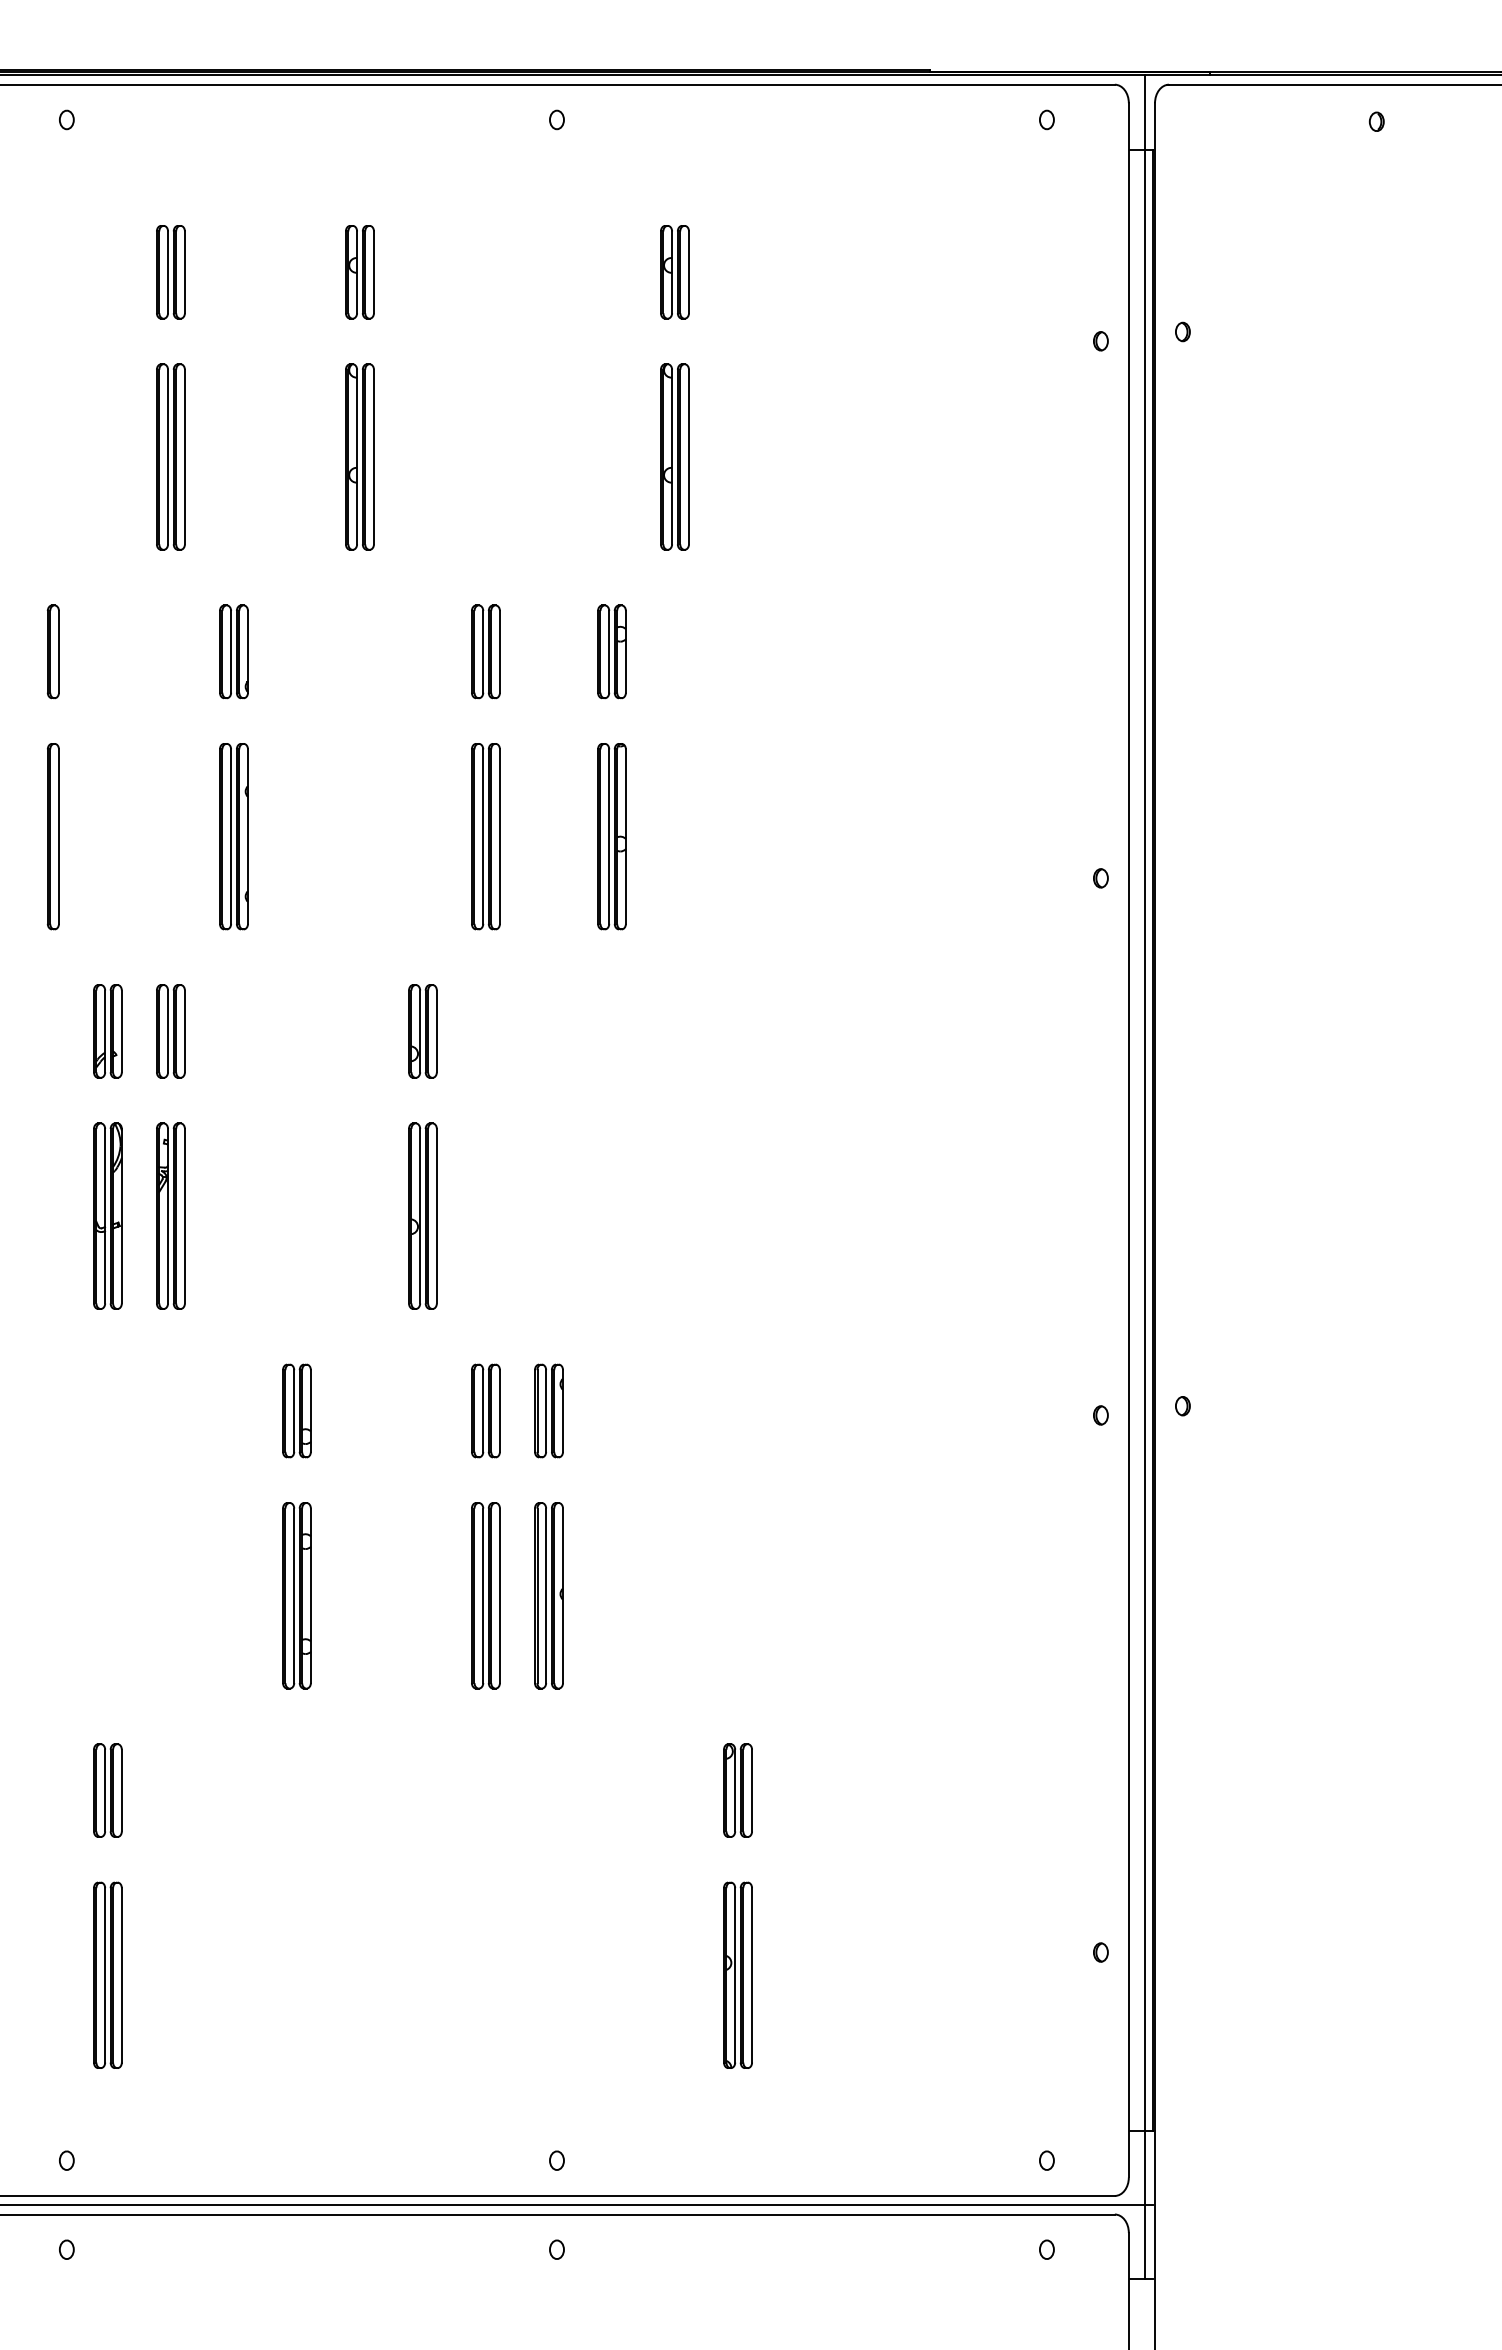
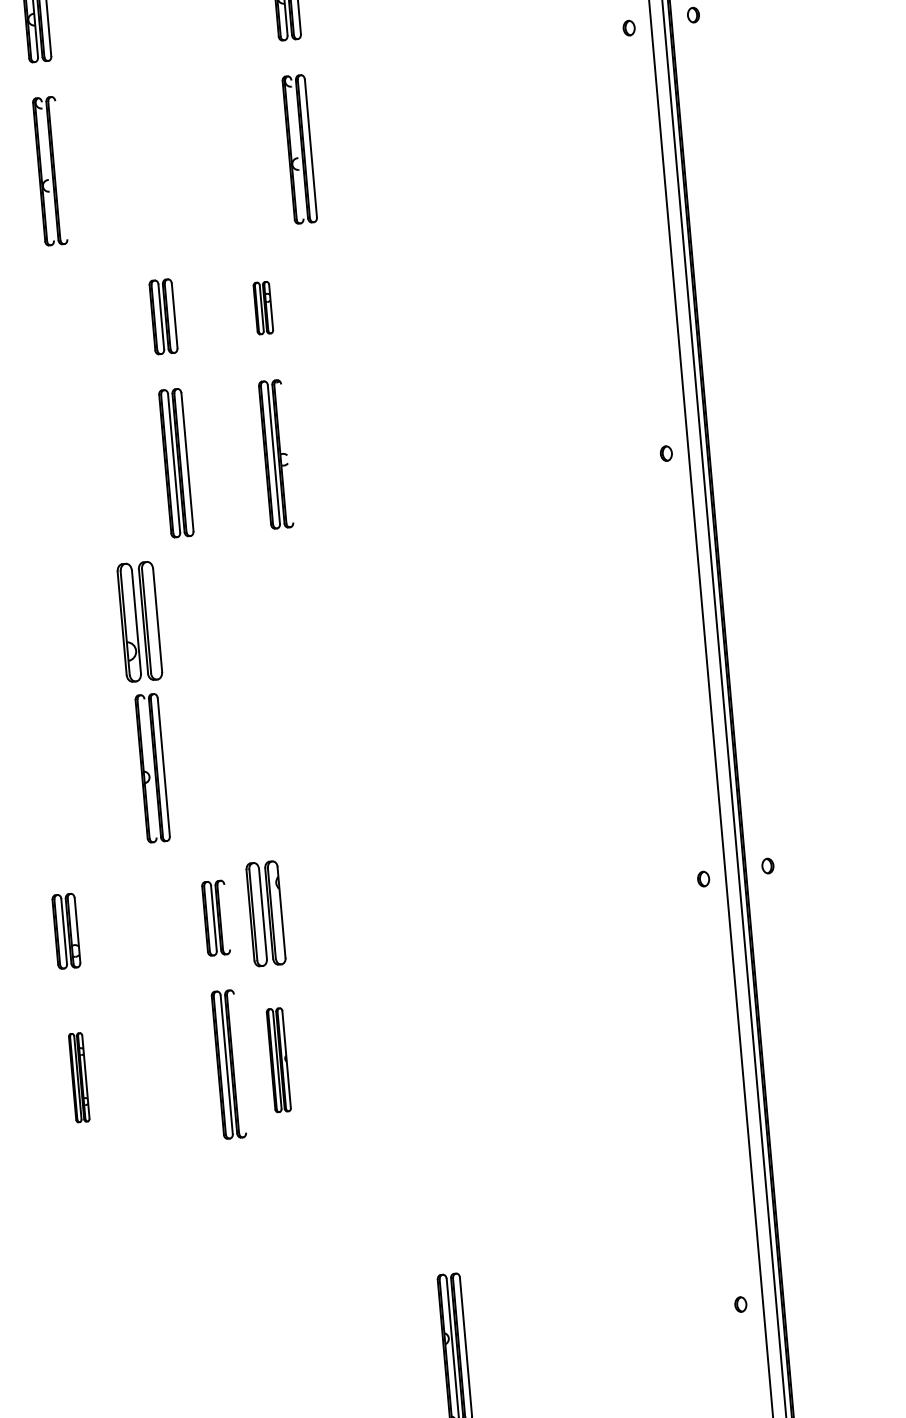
line: (357, 456) -> (48, 170), removed
line: (373, 456) -> (60, 169), removed
line: (672, 456) -> (297, 149), removed
part: (611, 651) -> (262, 307), size x0.7
line: (626, 836) -> (287, 453), removed
part: (422, 1031) -> (139, 621), size x1.6
line: (420, 1216) -> (150, 768), removed
line: (500, 1410) -> (227, 916), removed
part: (548, 1410) -> (265, 913), size x1.4
part: (296, 1595) -> (78, 1077), size x0.6
line: (500, 1595) -> (240, 1063), removed
part: (548, 1595) -> (278, 1060), size x0.7
part: (737, 1790) -> (441, 1201), removed

